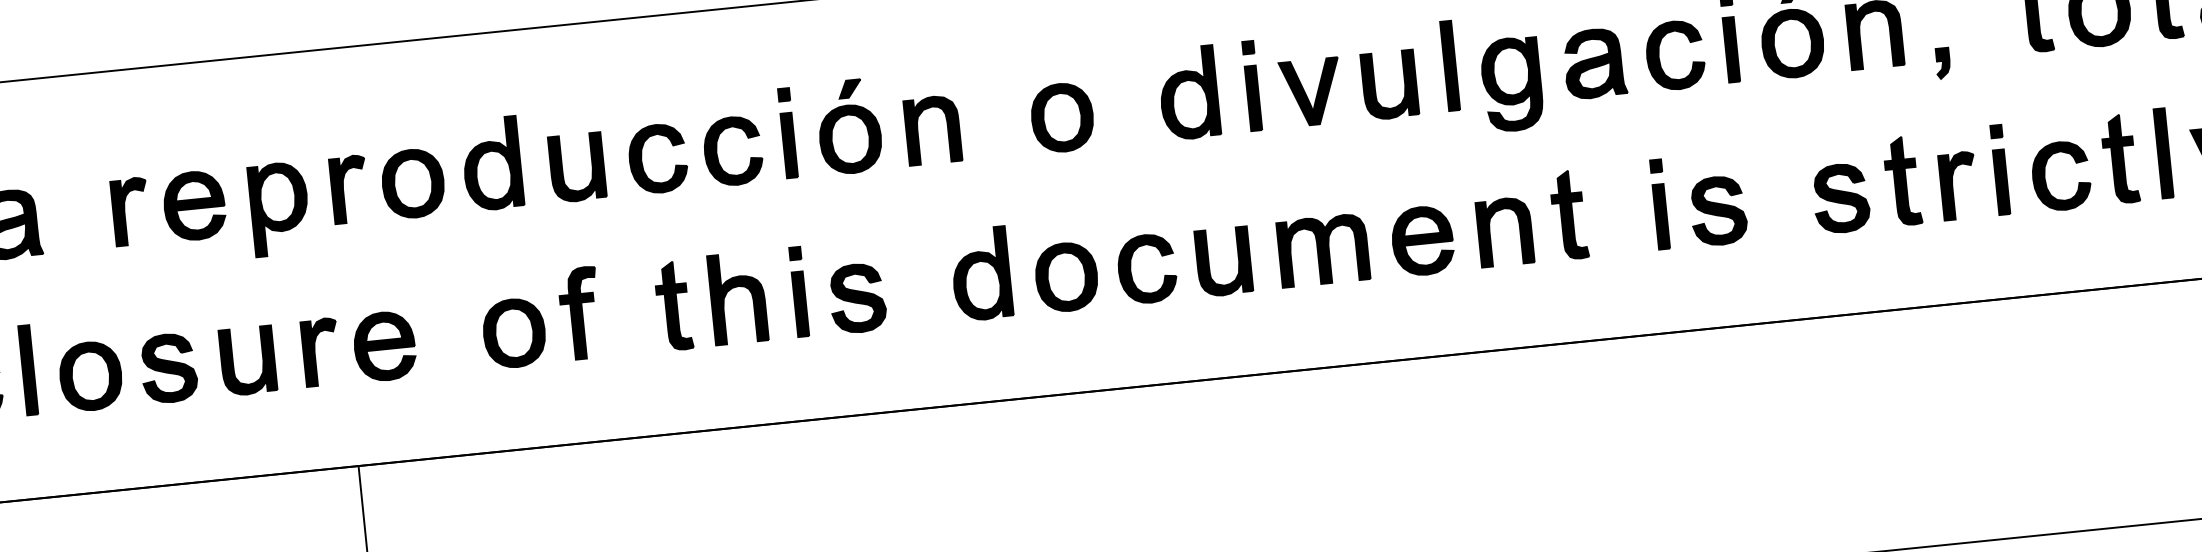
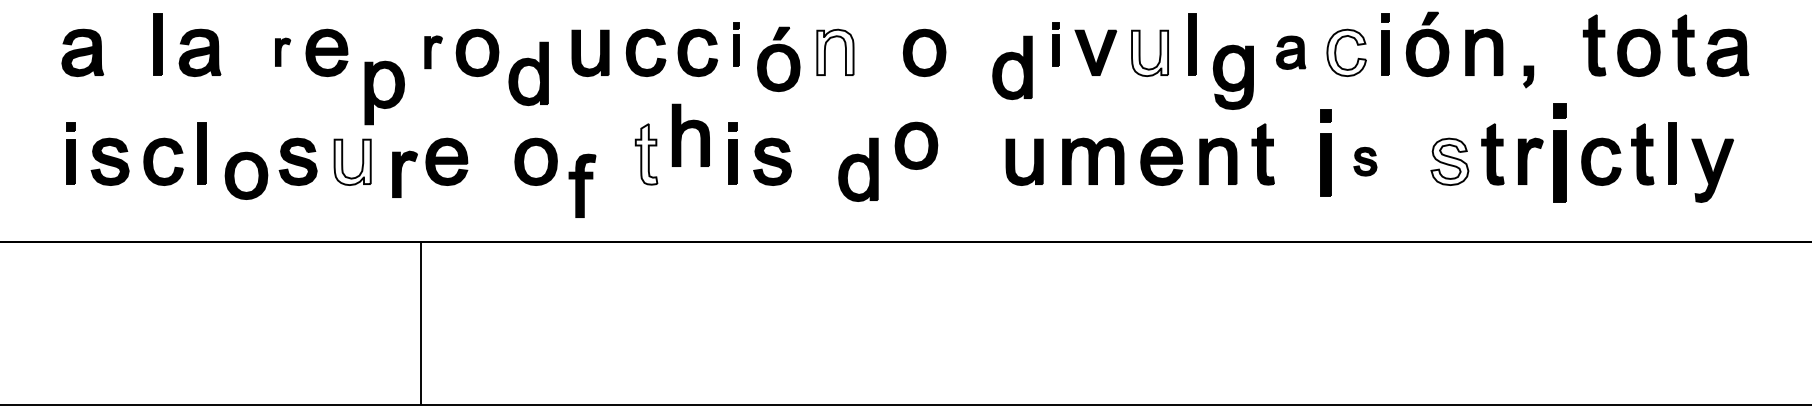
fill: (1675, 54) -> (1346, 52), removed
part: (1593, 63) -> (1290, 52), size x0.7
part: (1510, 83) -> (1232, 76), moved
fill: (1390, 85) -> (1150, 53), removed
part: (1251, 86) -> (1055, 44), size x0.7
part: (1188, 92) -> (1012, 67), moved
part: (849, 127) -> (778, 59), moved
fill: (932, 130) -> (835, 52), removed
part: (788, 133) -> (736, 44), size x0.7
part: (491, 163) -> (528, 73), moved
part: (2000, 170) -> (1560, 153), size x1.6
part: (349, 188) -> (433, 51), size x0.7
fill: (1840, 197) -> (1449, 161), removed
part: (1659, 204) -> (1325, 153), size x1.4
part: (279, 208) -> (384, 92), moved
part: (129, 210) -> (282, 51), size x0.6
part: (1718, 210) -> (1365, 161), size x0.6
part: (1132, 269) -> (961, 161), removed
part: (981, 273) -> (858, 169), moved
part: (1066, 276) -> (916, 145), moved
part: (737, 296) -> (690, 134), moved
fill: (673, 306) -> (646, 154), removed
part: (580, 312) -> (582, 185), moved
part: (320, 350) -> (404, 173), moved
fill: (247, 361) -> (352, 162), removed
part: (90, 375) -> (246, 175), moved

